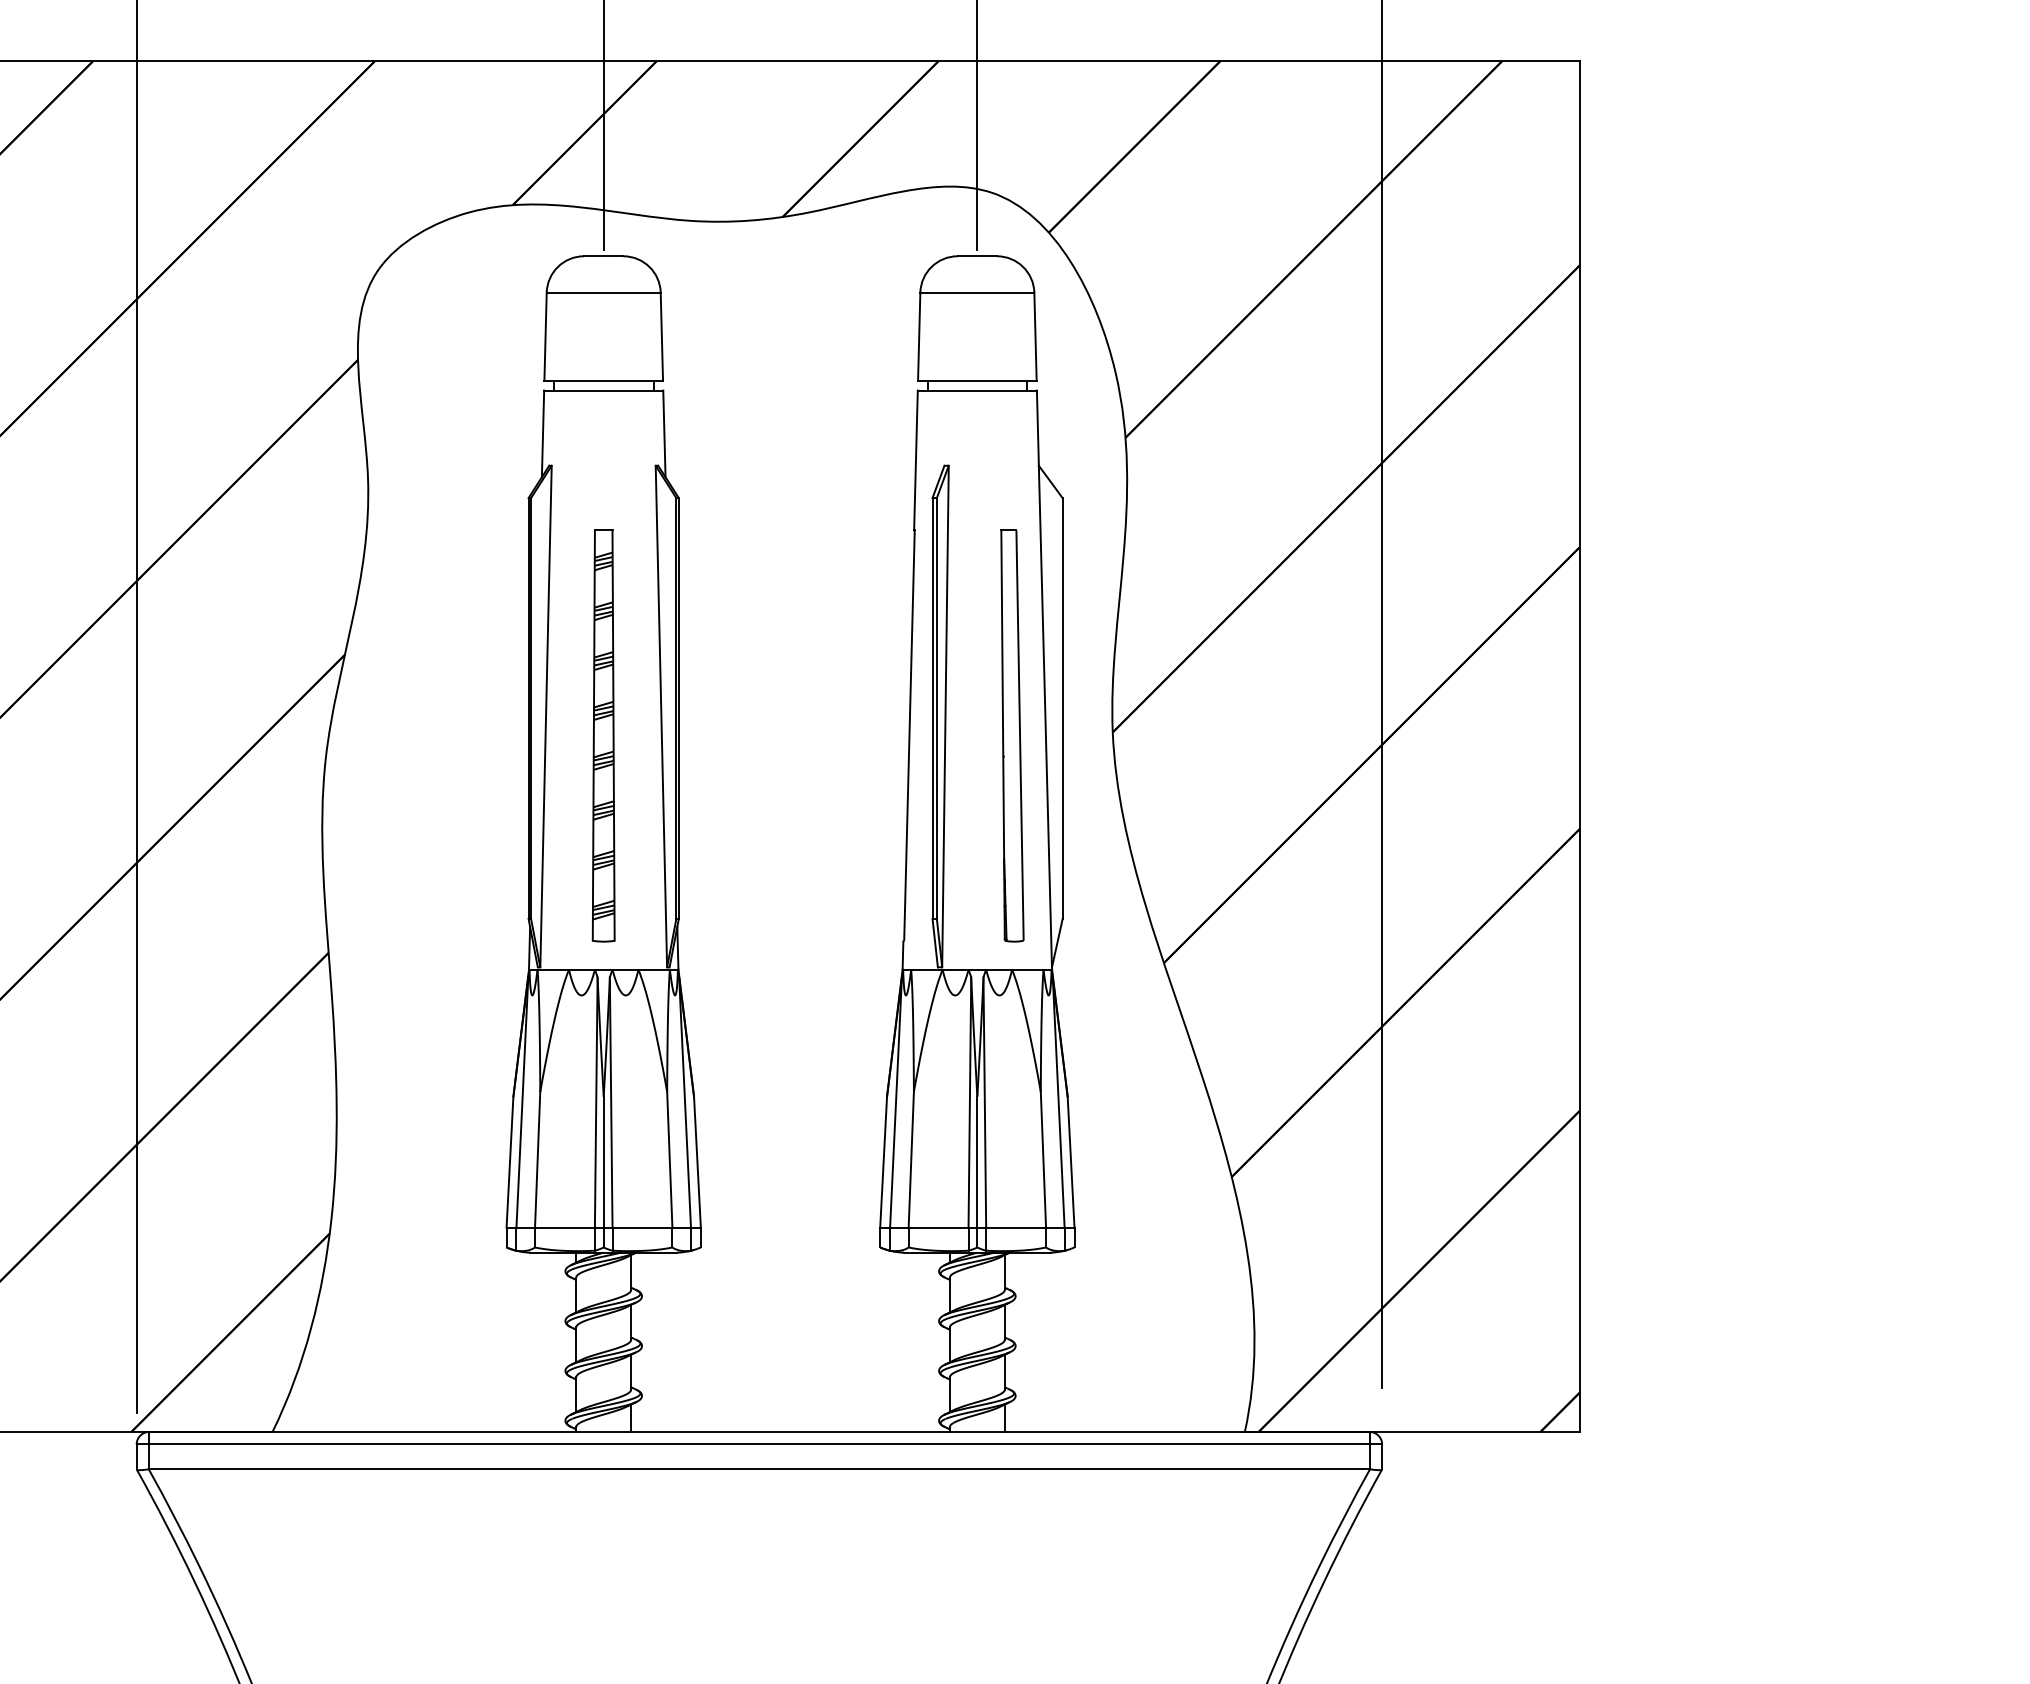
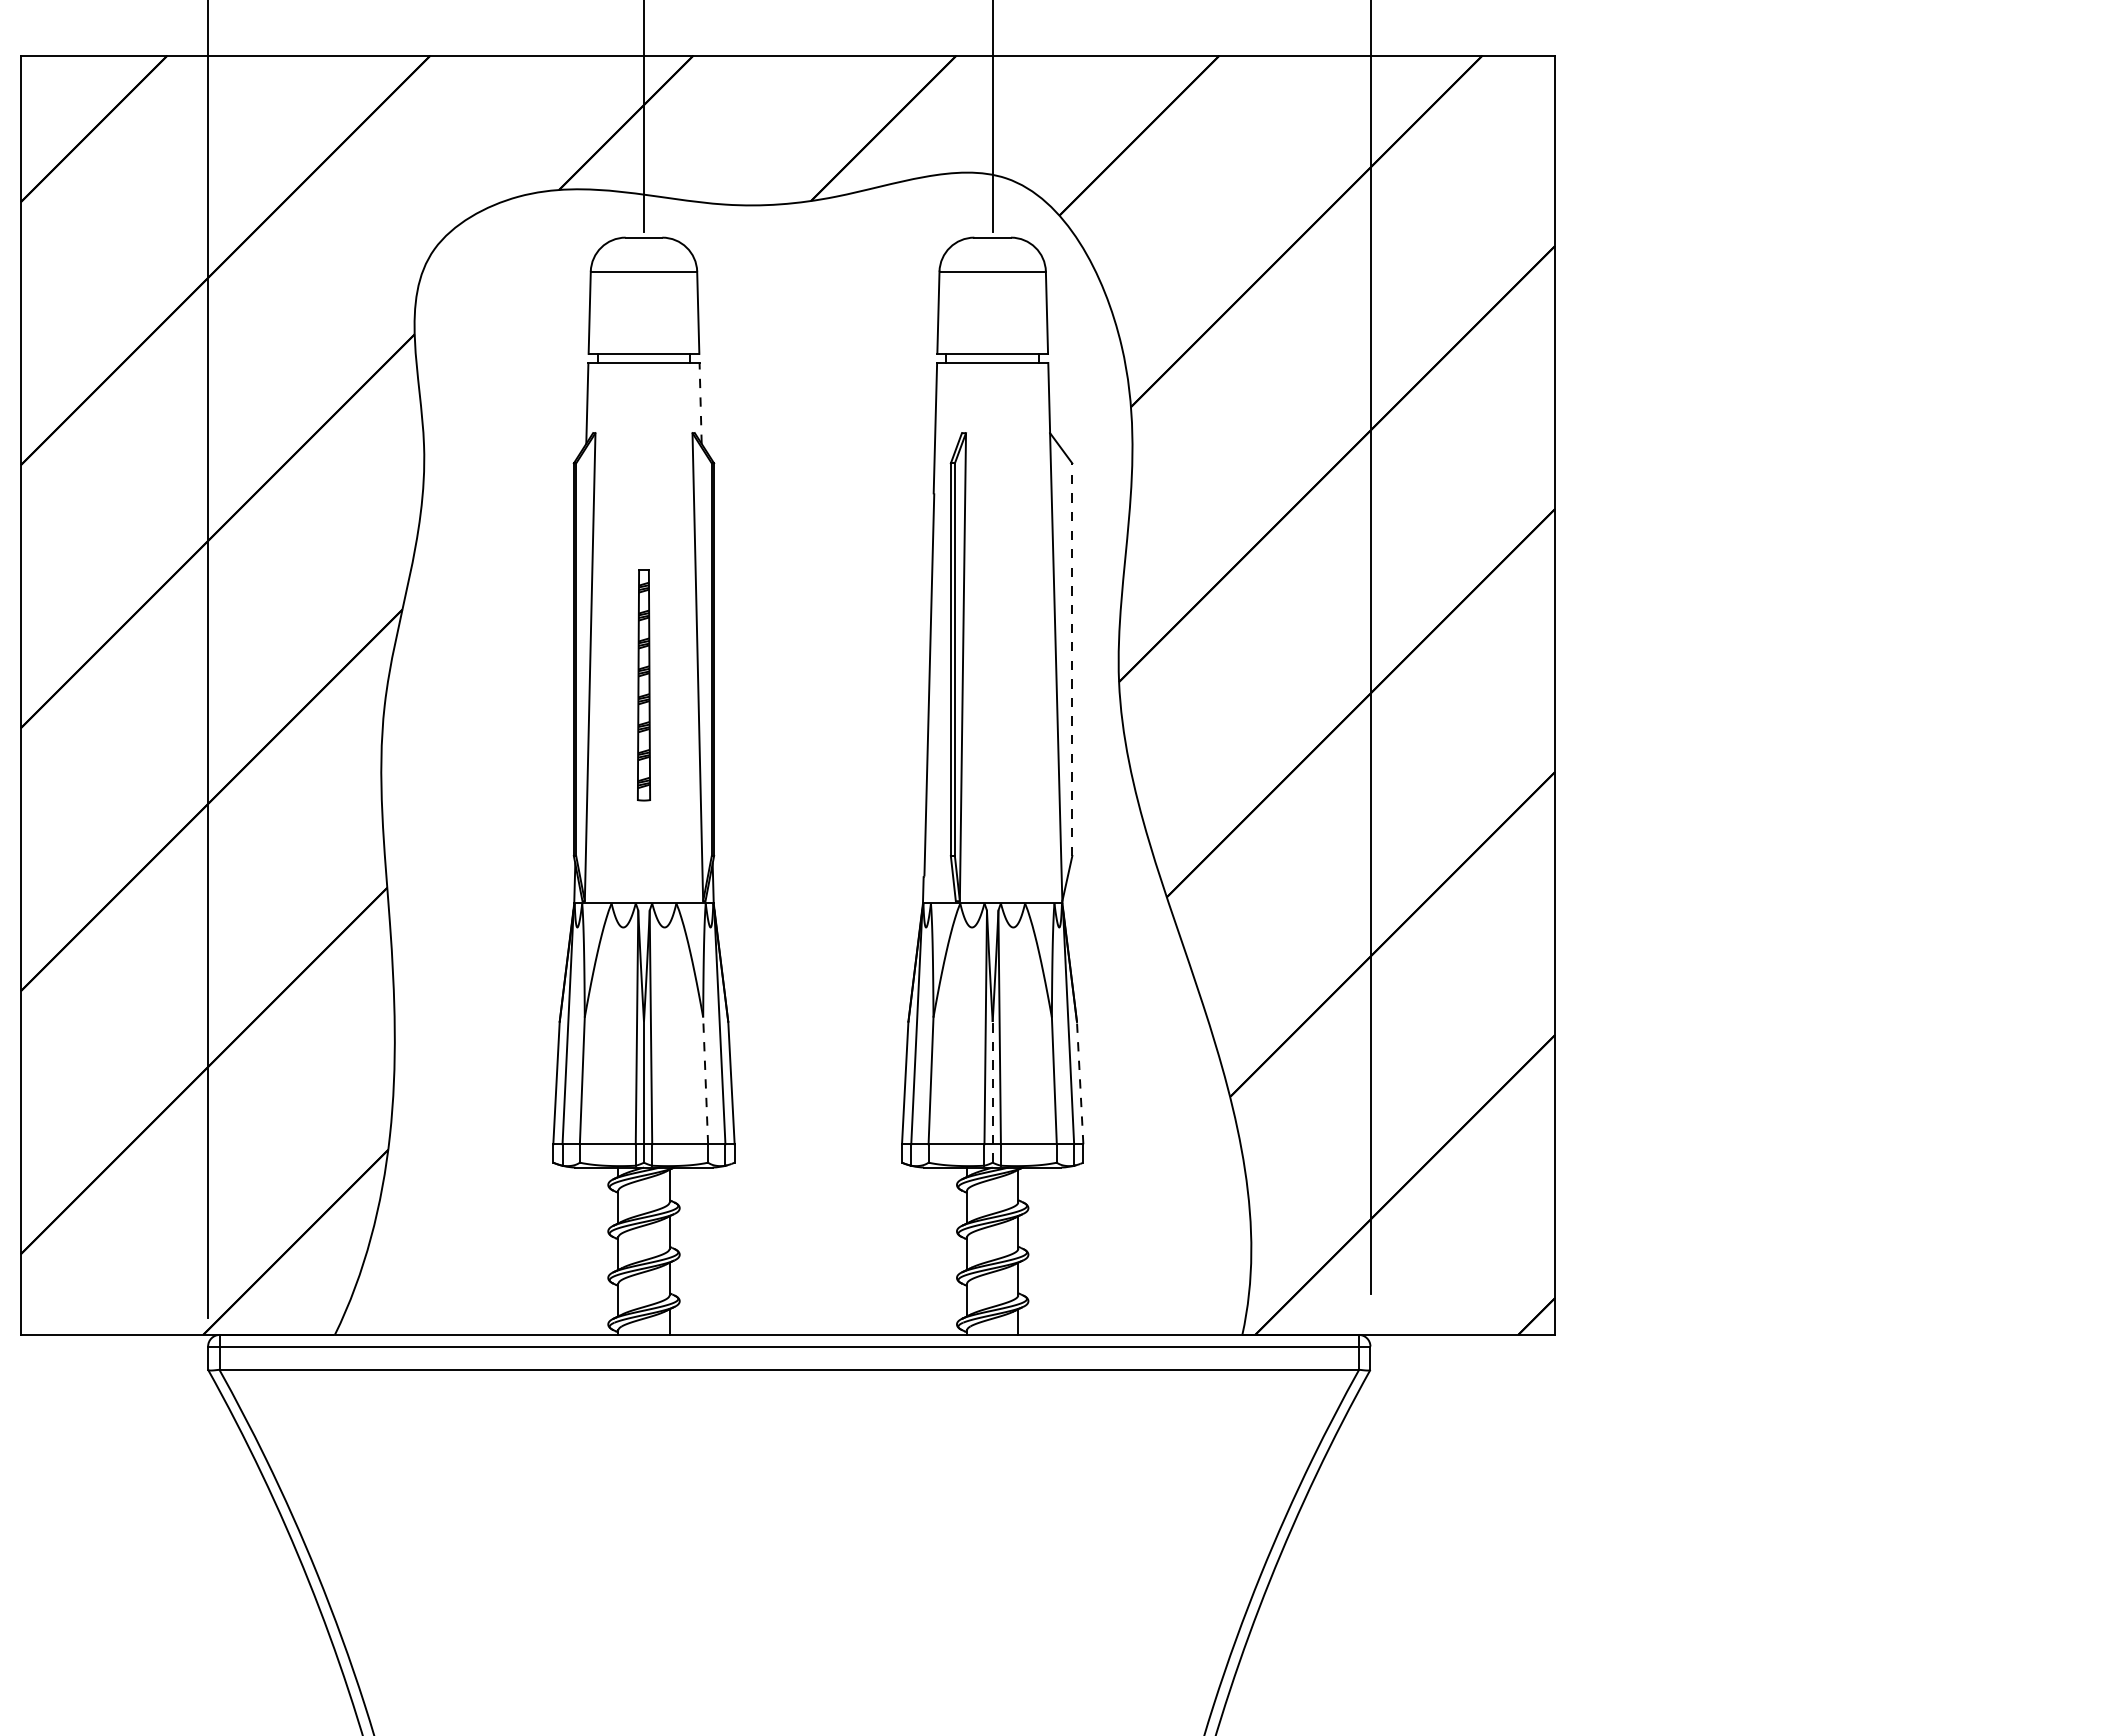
line: (664, 432) -> (700, 402), solid -> dashed
line: (1062, 708) -> (1072, 659), solid -> dashed
part: (603, 736) -> (643, 685), size x0.6
part: (1012, 736) -> (1025, 685), removed
line: (669, 1159) -> (705, 1080), solid -> dashed
line: (1071, 1161) -> (1080, 1082), solid -> dashed
line: (977, 1171) -> (992, 1091), solid -> dashed

